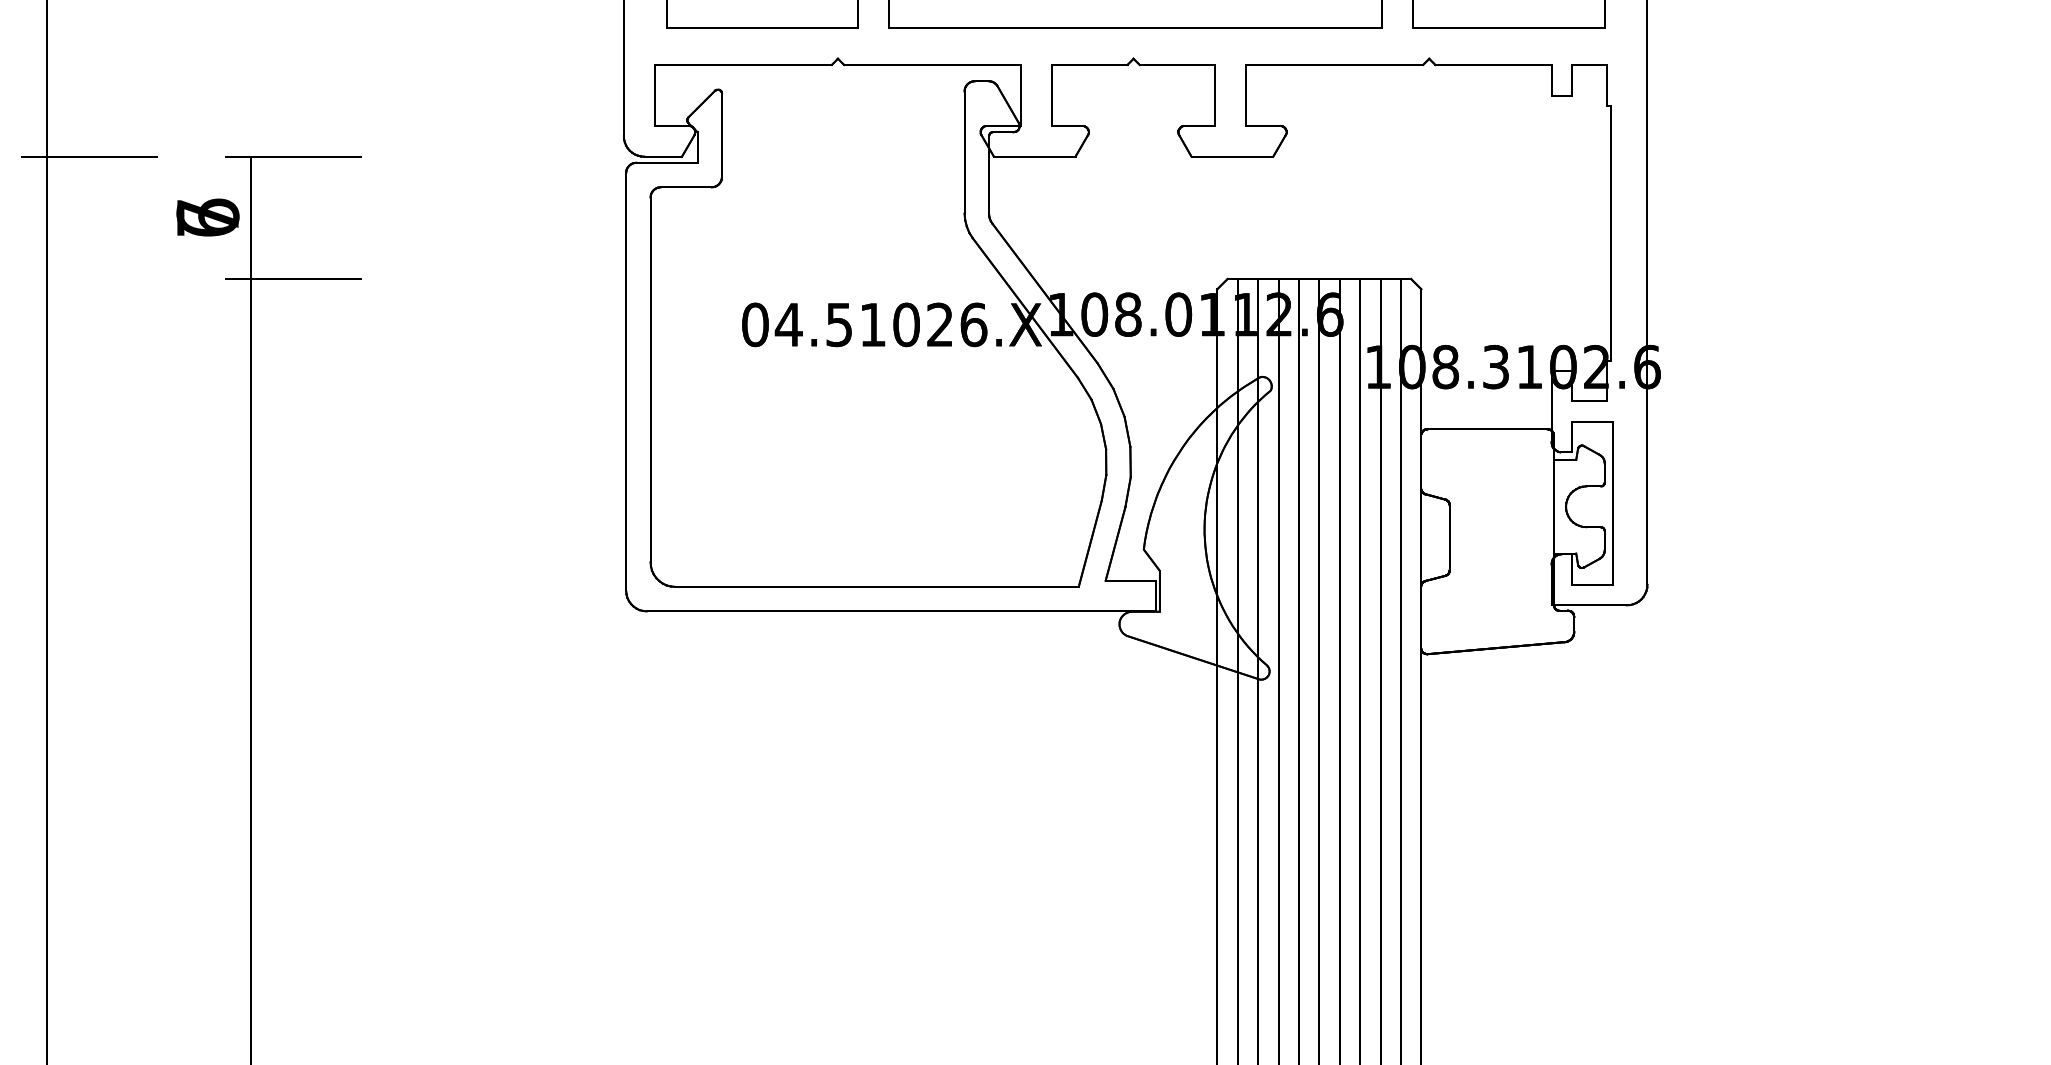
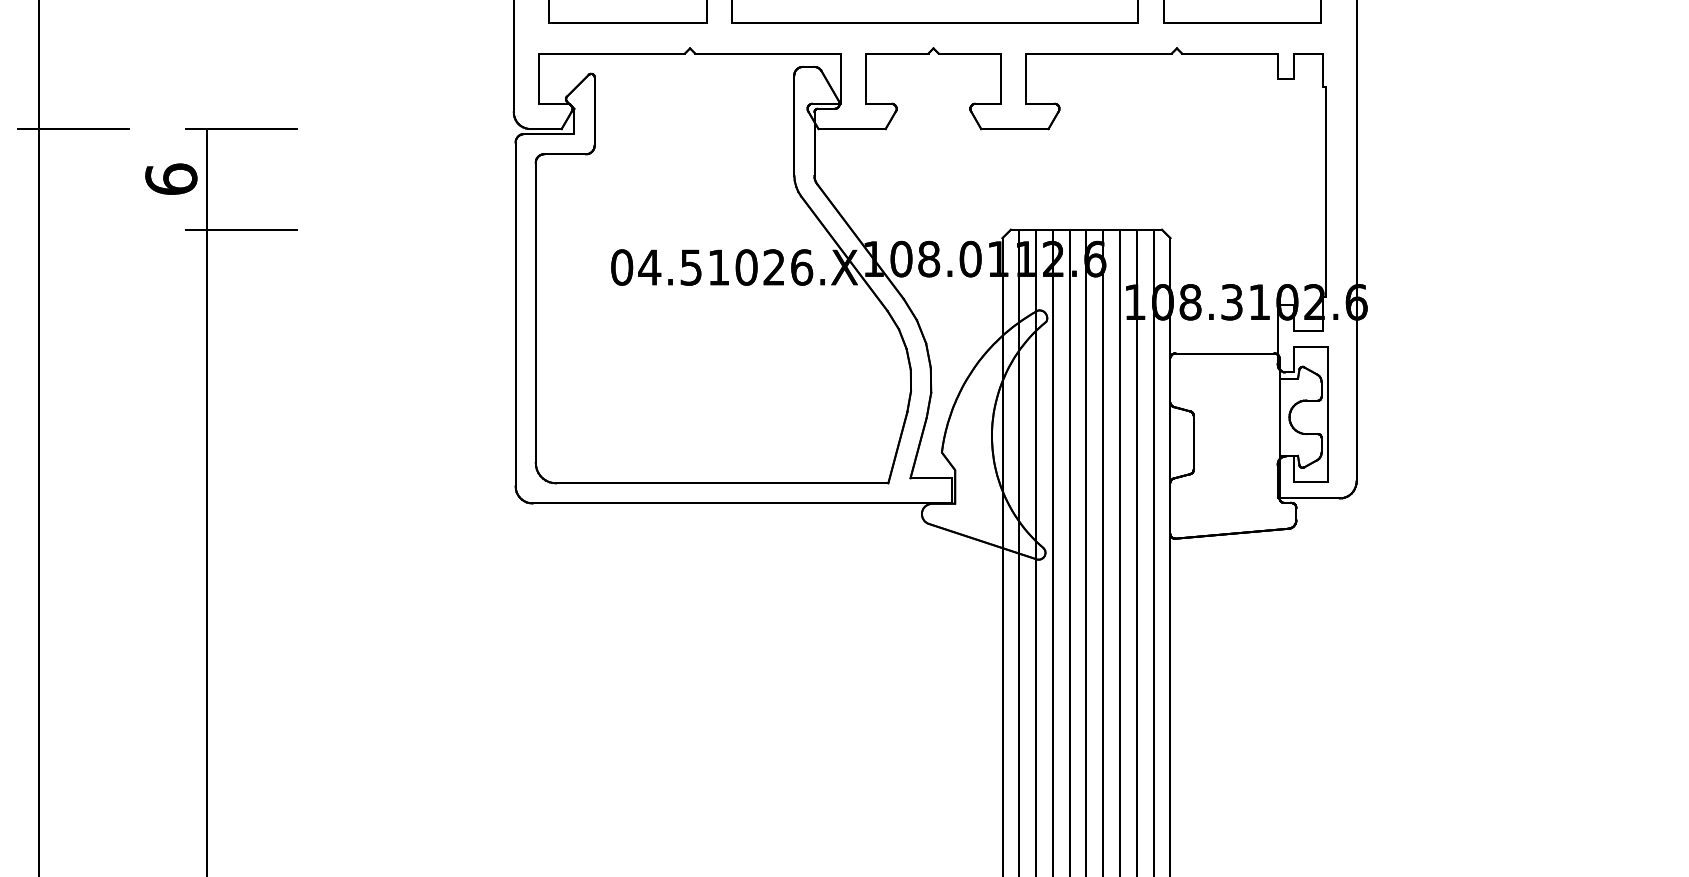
text: (207, 217) -> (170, 179), 7 -> 6

